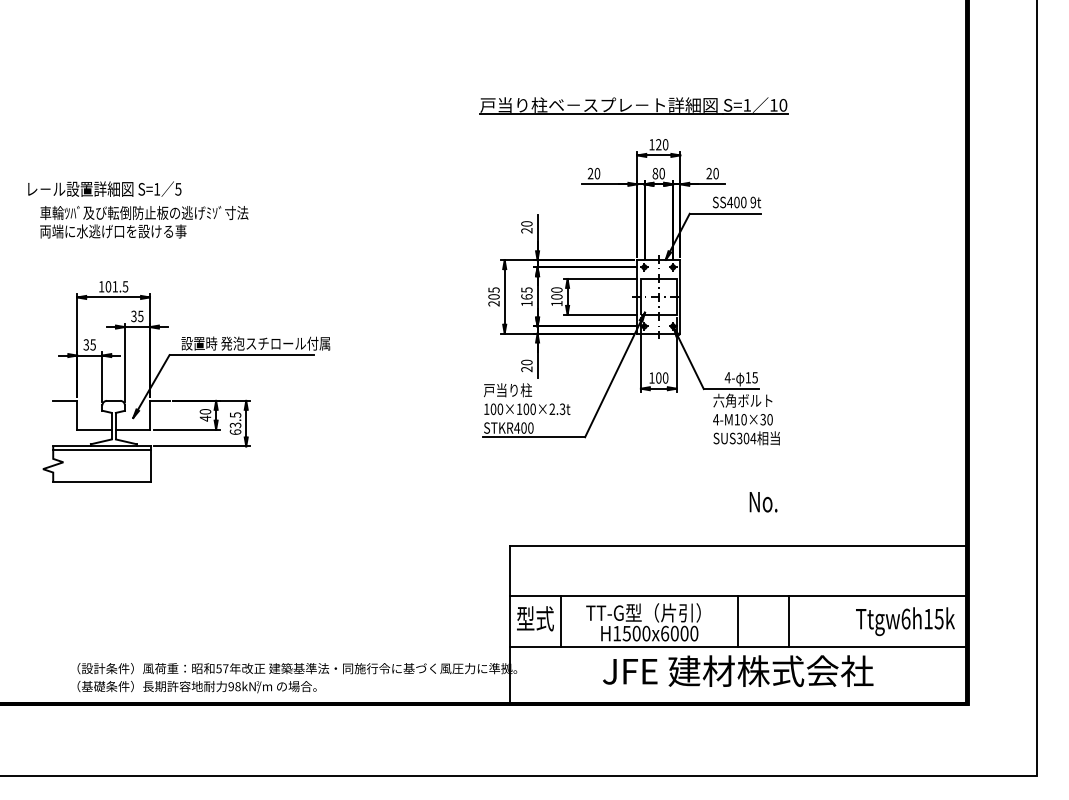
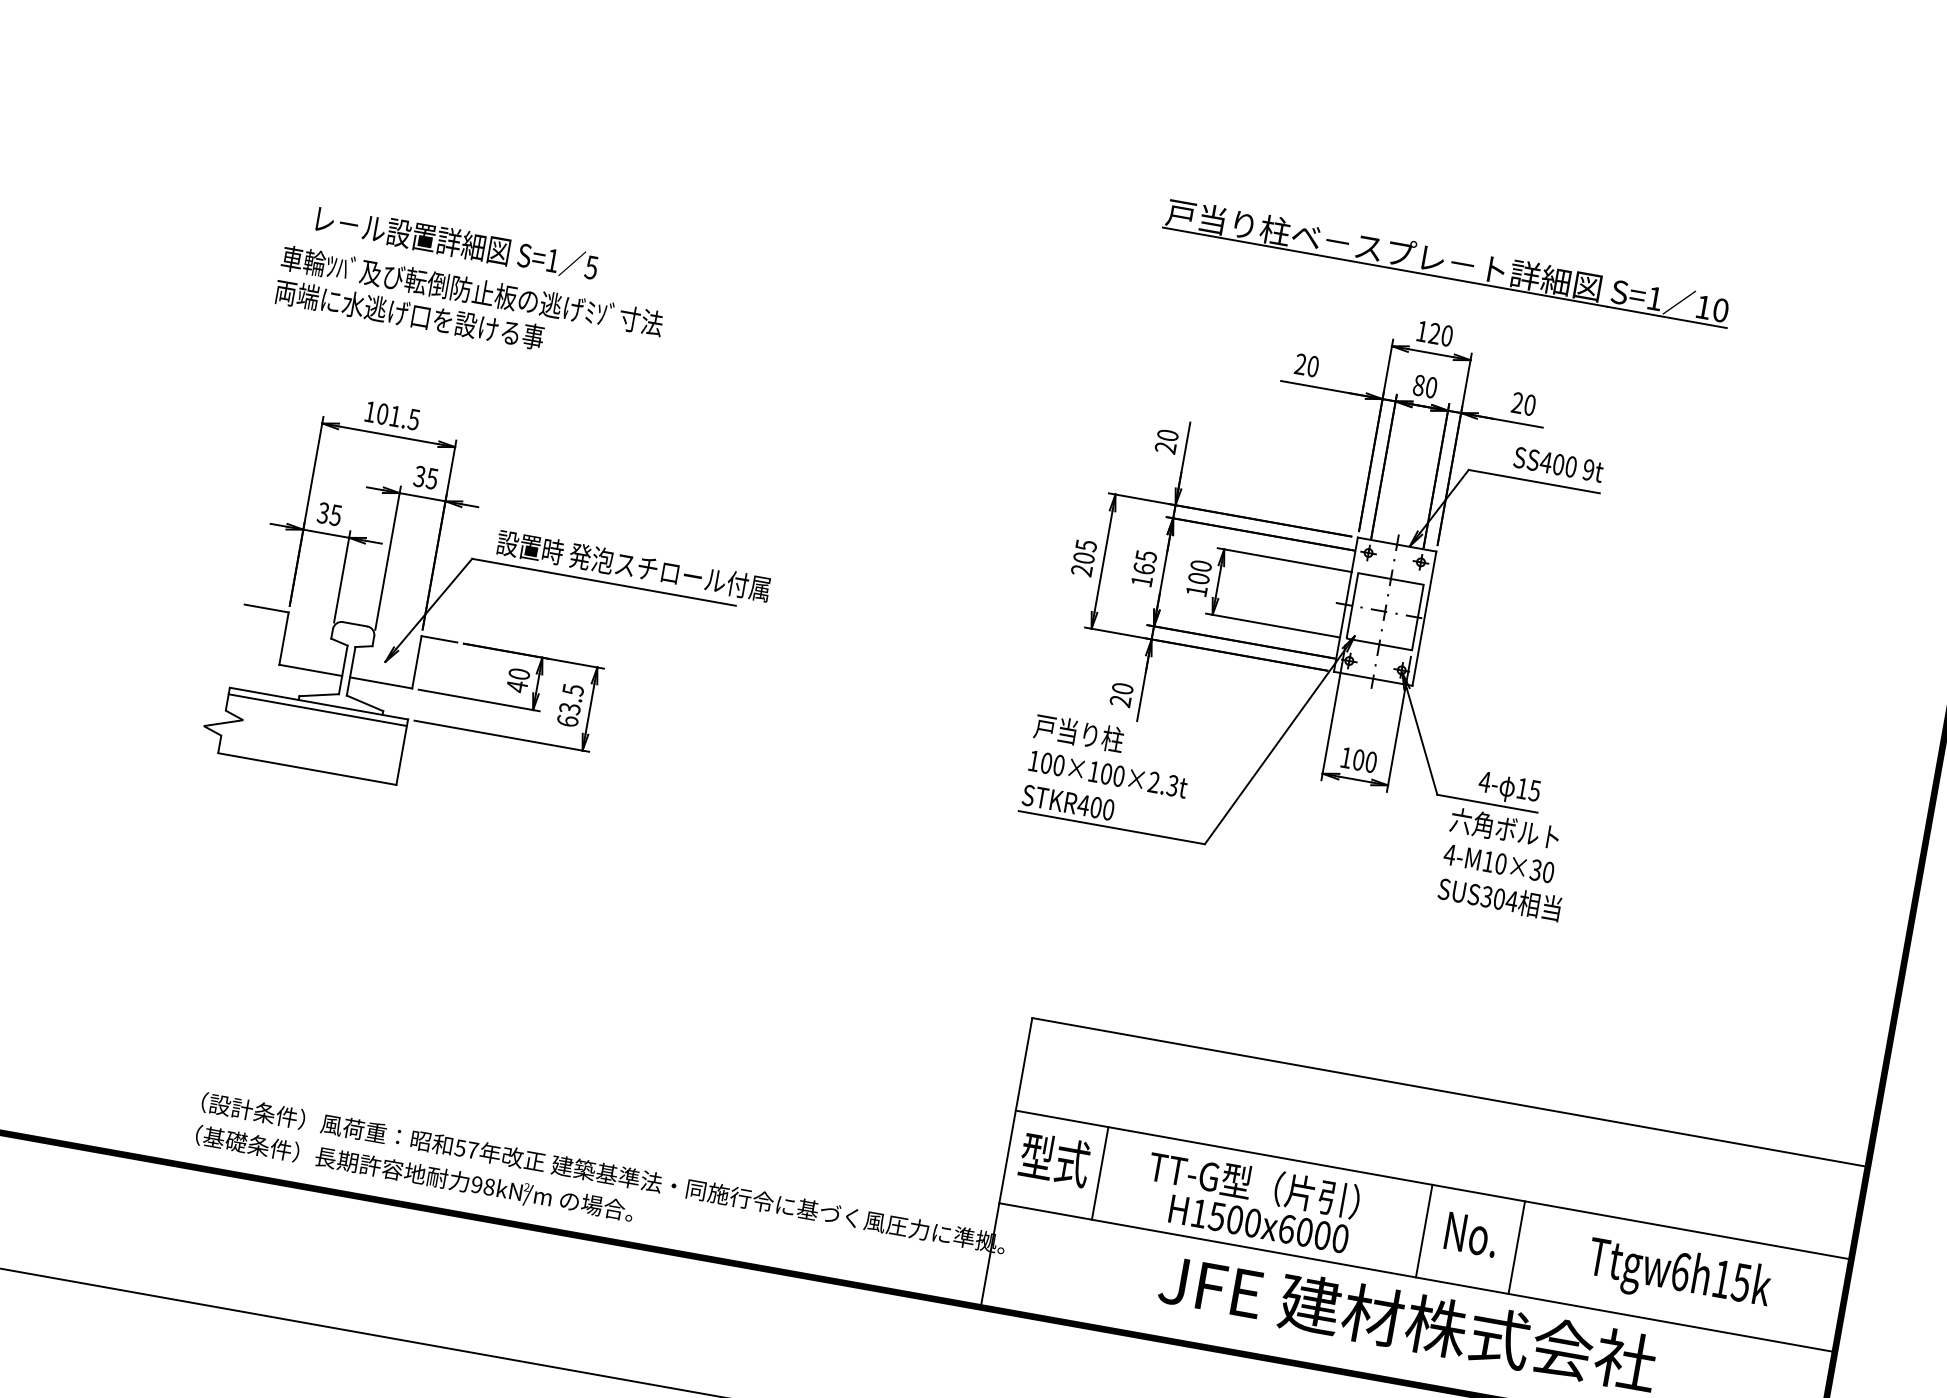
part: (633, 105) -> (1446, 261), moved
text: (104, 188) -> (456, 242), moved
text: (763, 502) -> (1471, 1235), moved
text: (905, 621) -> (1679, 1276), moved

